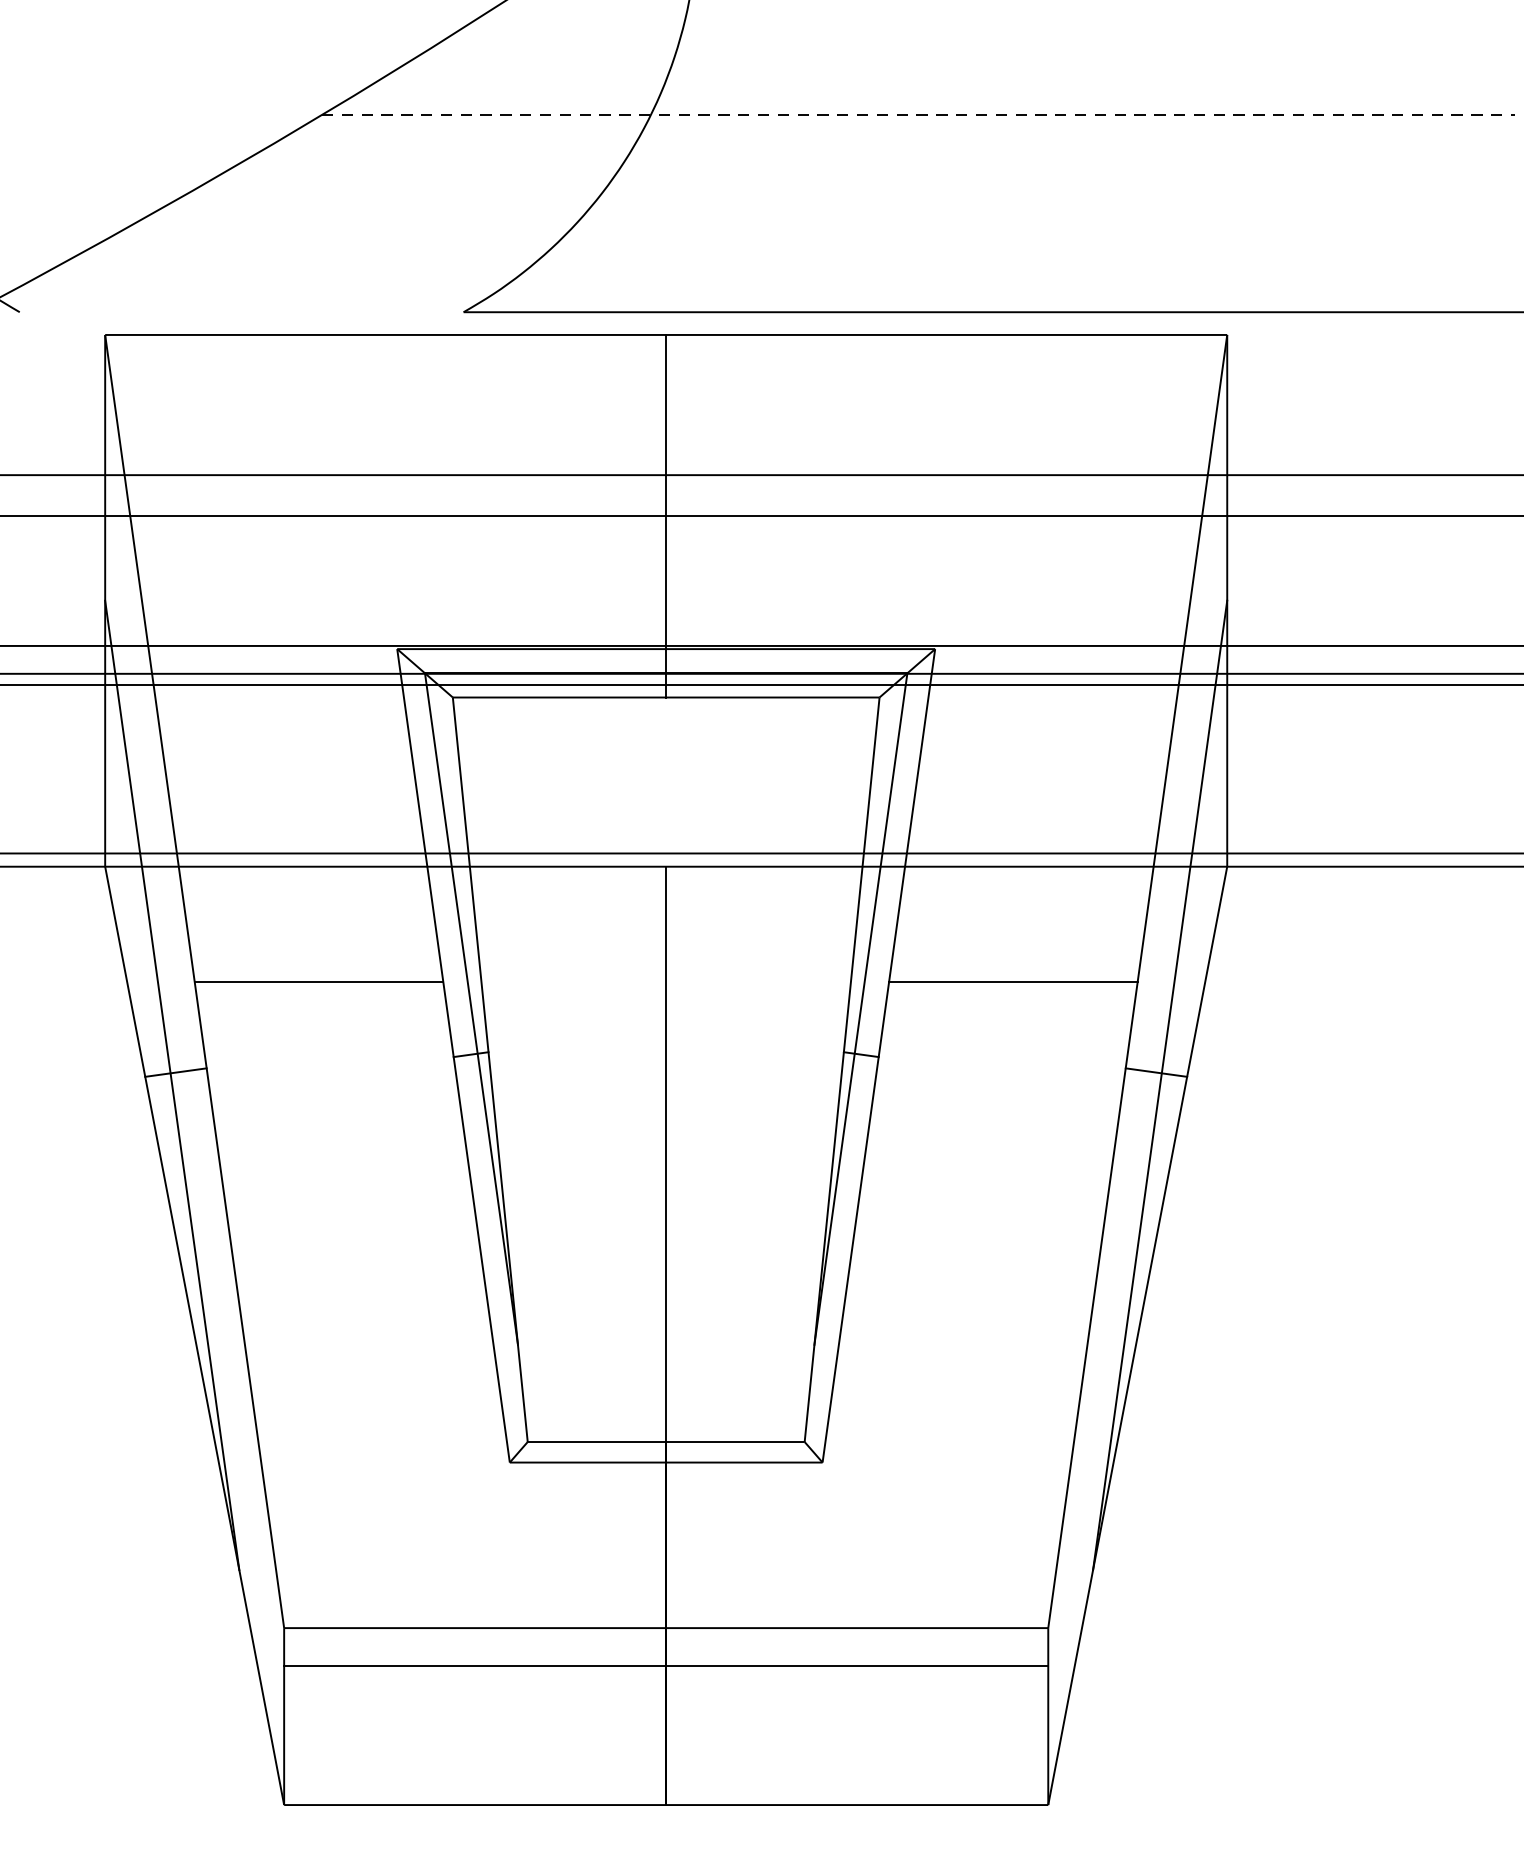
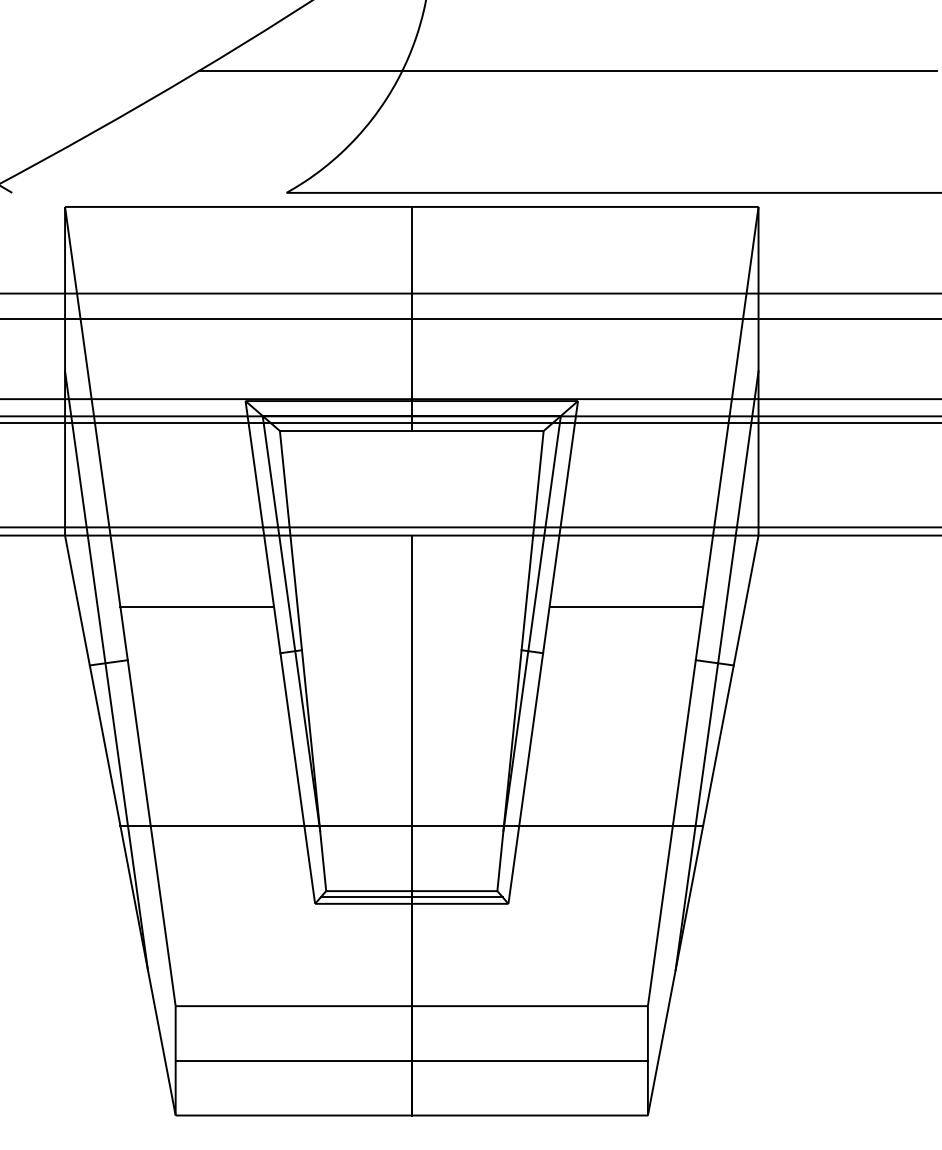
line: (918, 114) -> (567, 70), dashed -> solid
line: (665, 1335) -> (411, 825), added
line: (665, 1452) -> (411, 897), added
line: (665, 1665) -> (411, 1060), moved

